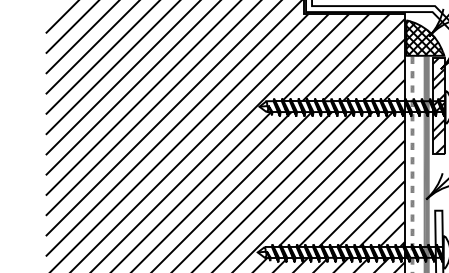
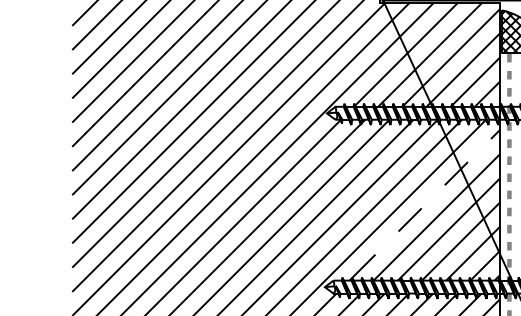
line: (342, 182) -> (425, 203), solid -> dashed

